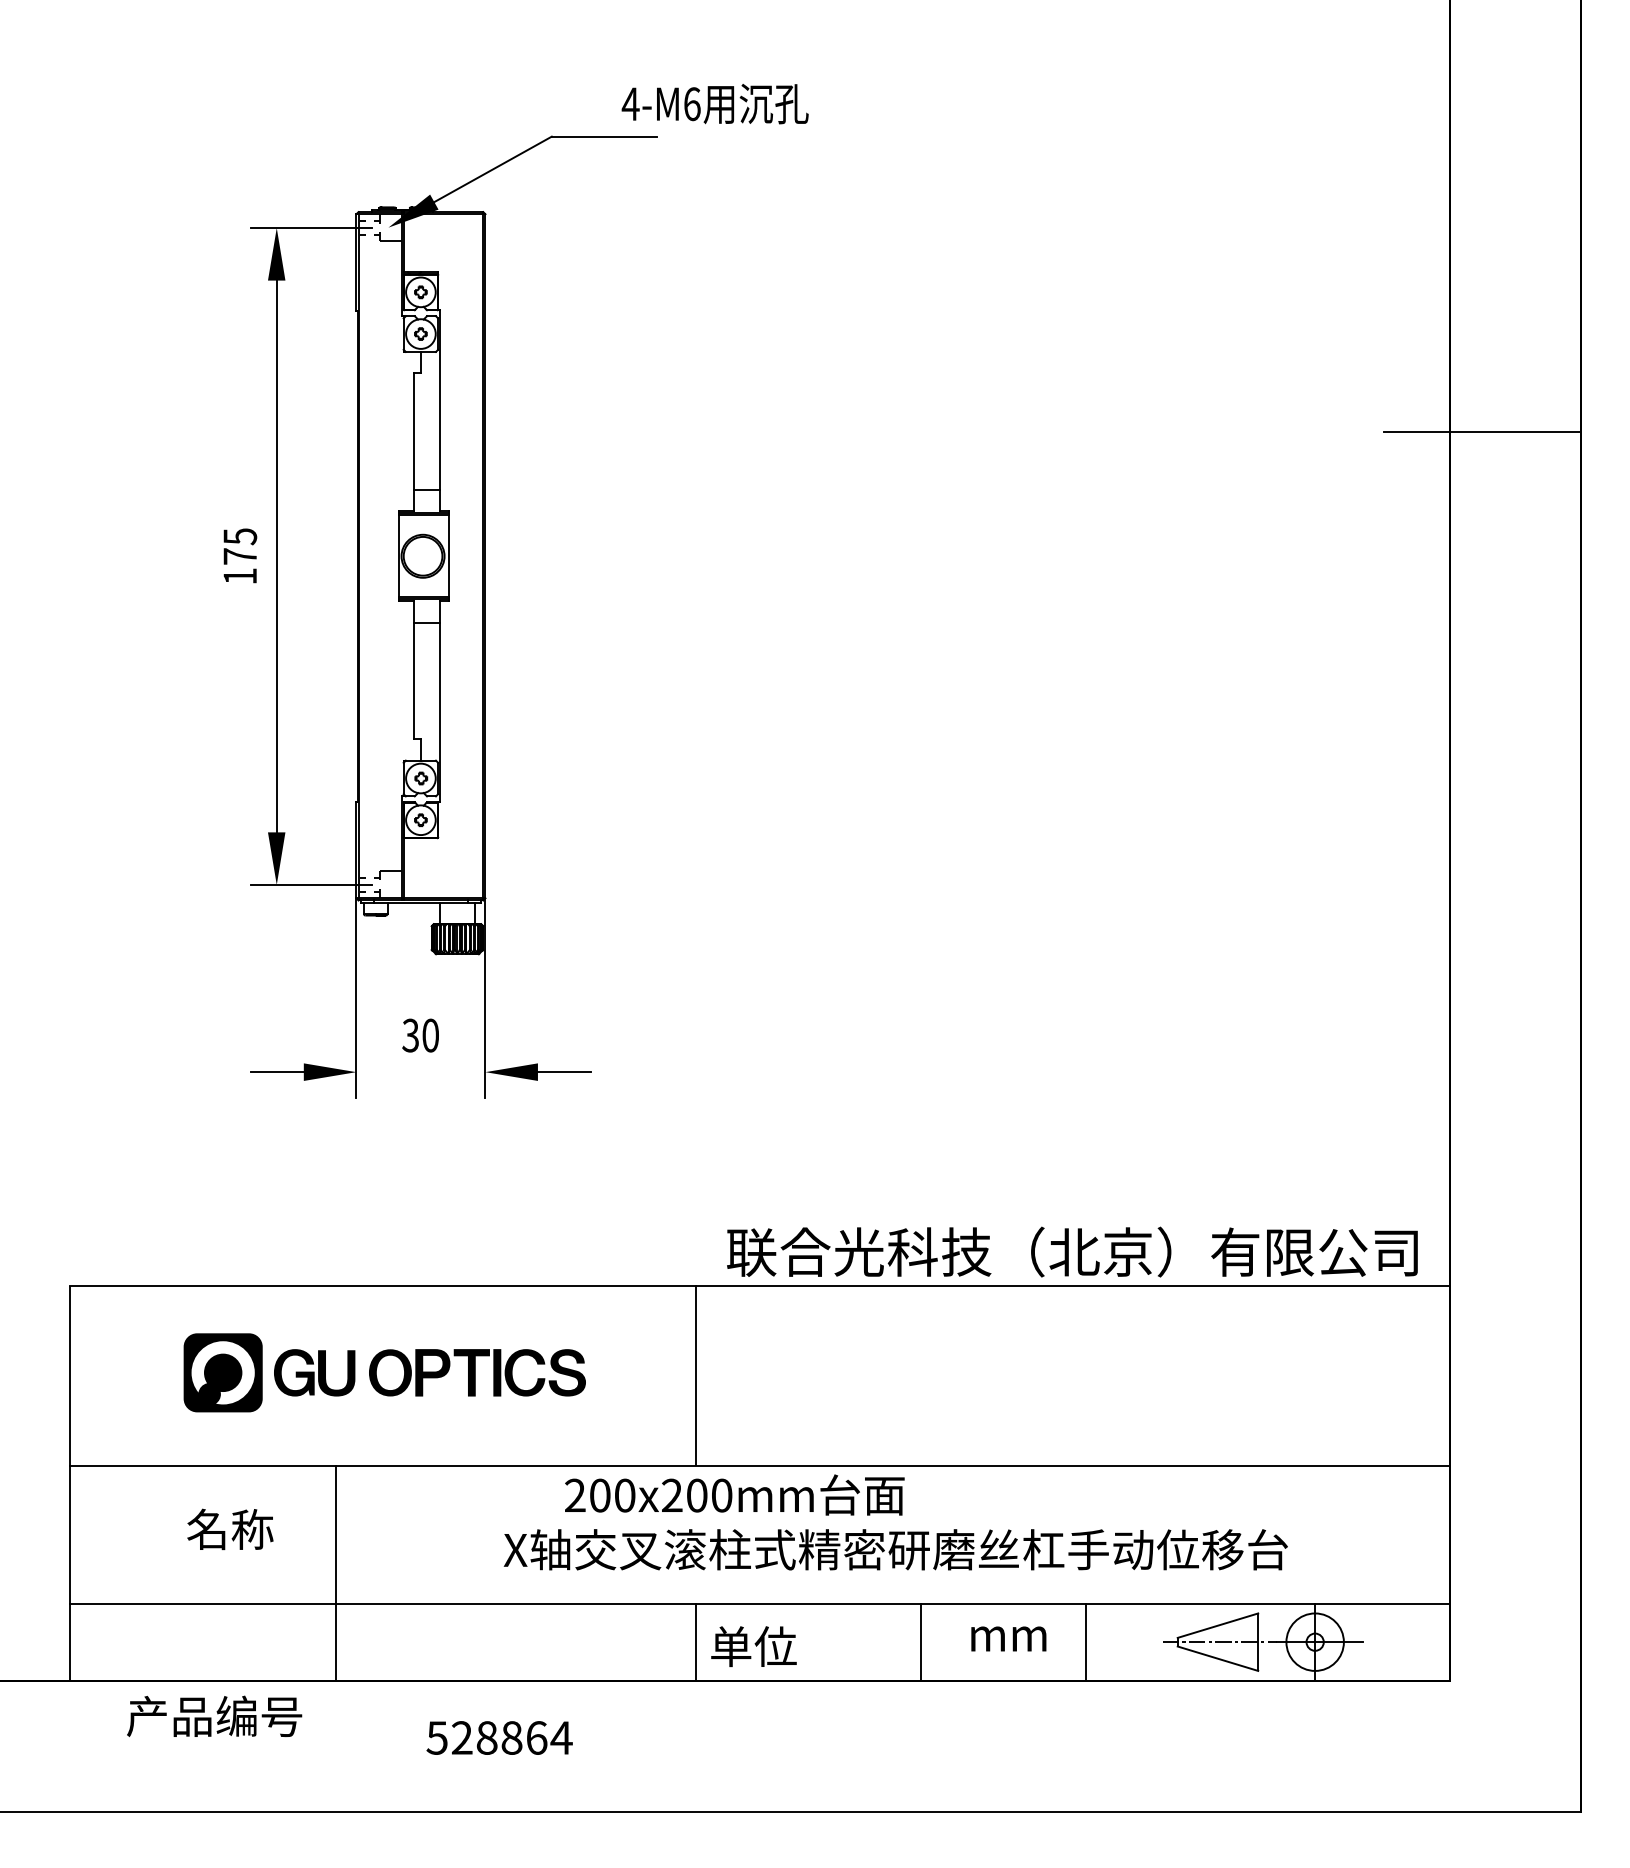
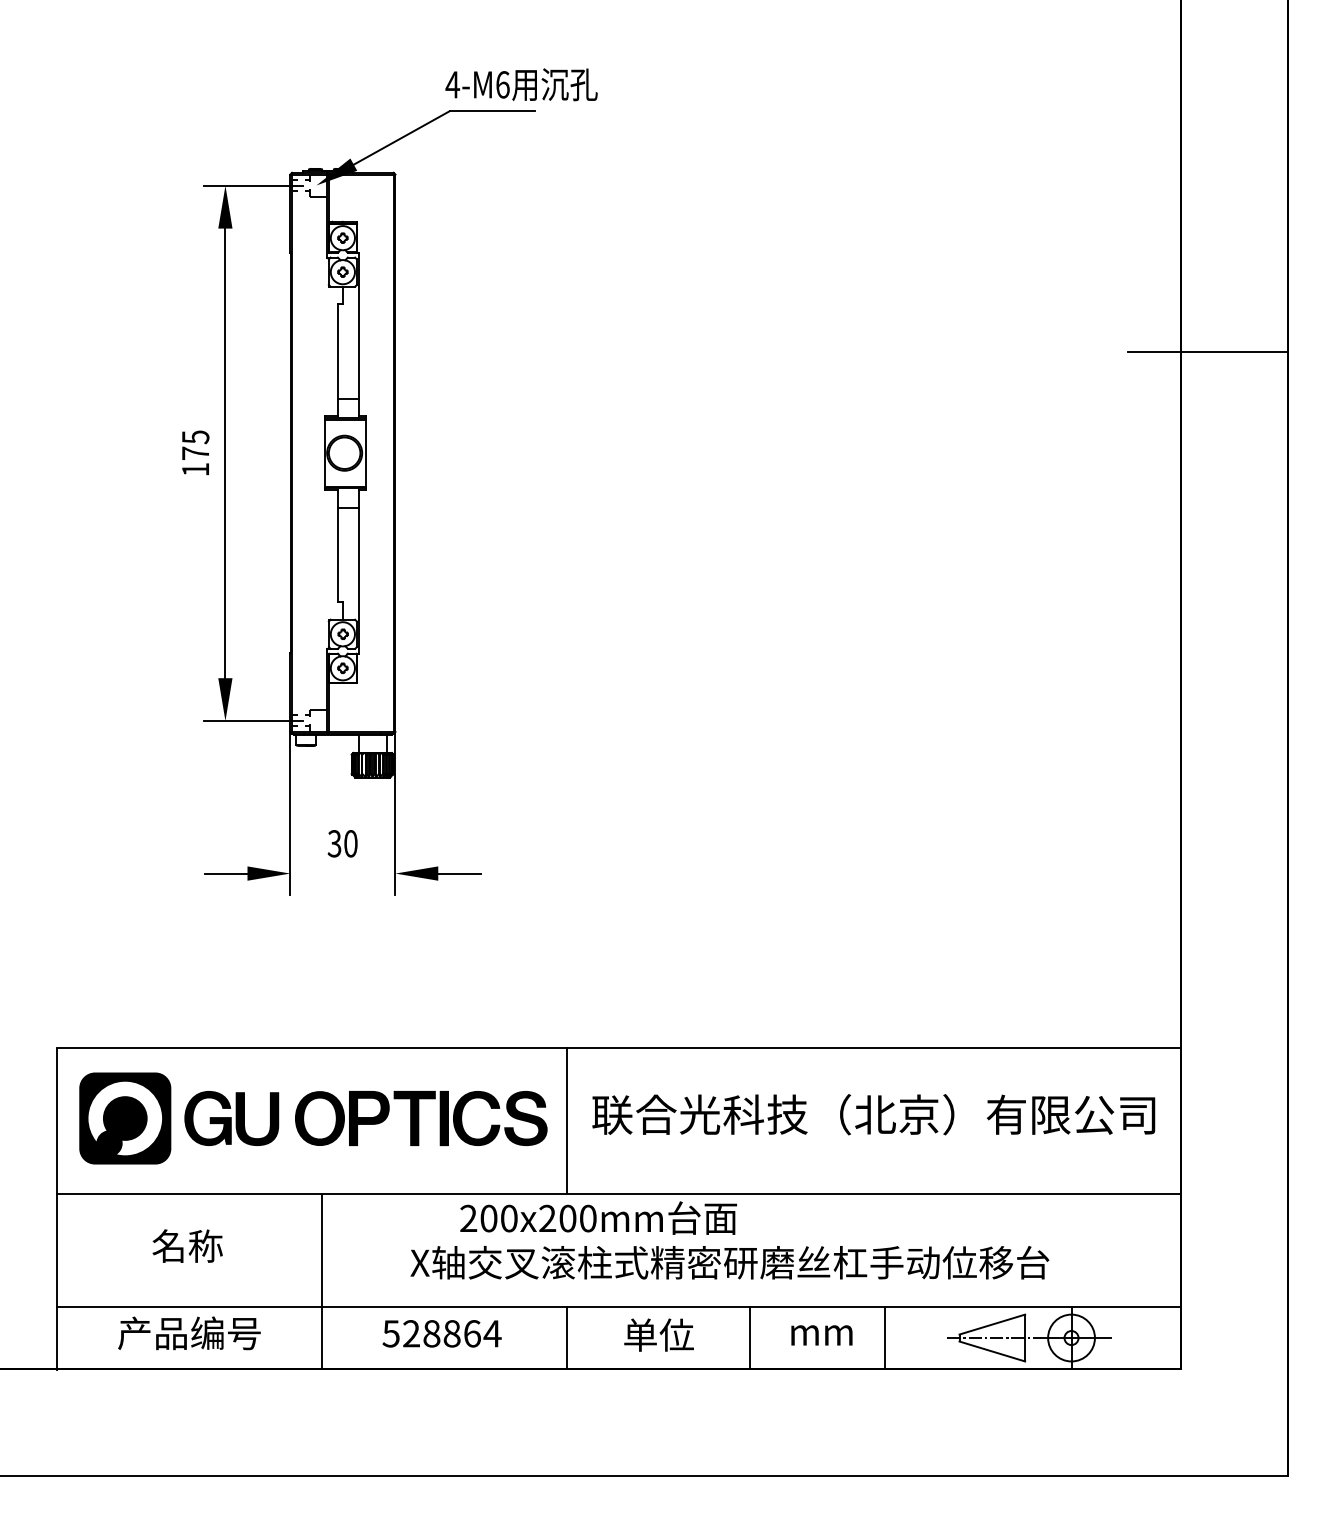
text: (714, 104) -> (521, 85), moved
text: (1072, 1251) -> (873, 1114), moved
part: (384, 1372) -> (313, 1118), size x1.43
line: (335, 1572) -> (322, 1281), moved
text: (753, 1646) -> (658, 1335), moved
text: (214, 1715) -> (189, 1332), moved
text: (499, 1737) -> (441, 1333), moved

